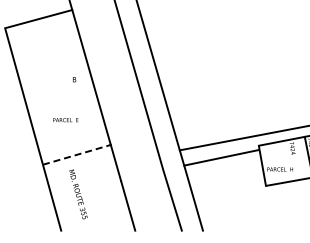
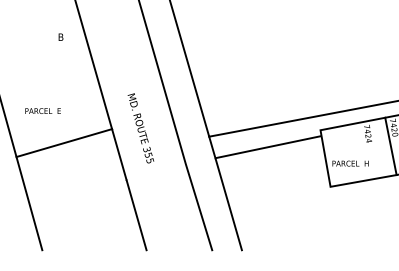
text: (65, 120) -> (42, 111), moved
line: (77, 154) -> (65, 142), dashed -> solid
text: (78, 194) -> (141, 128), moved

